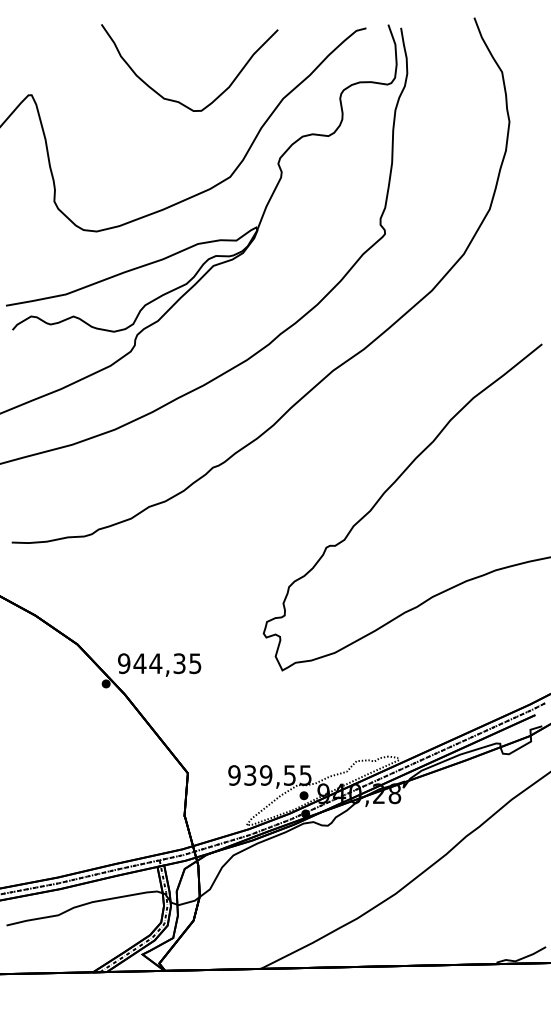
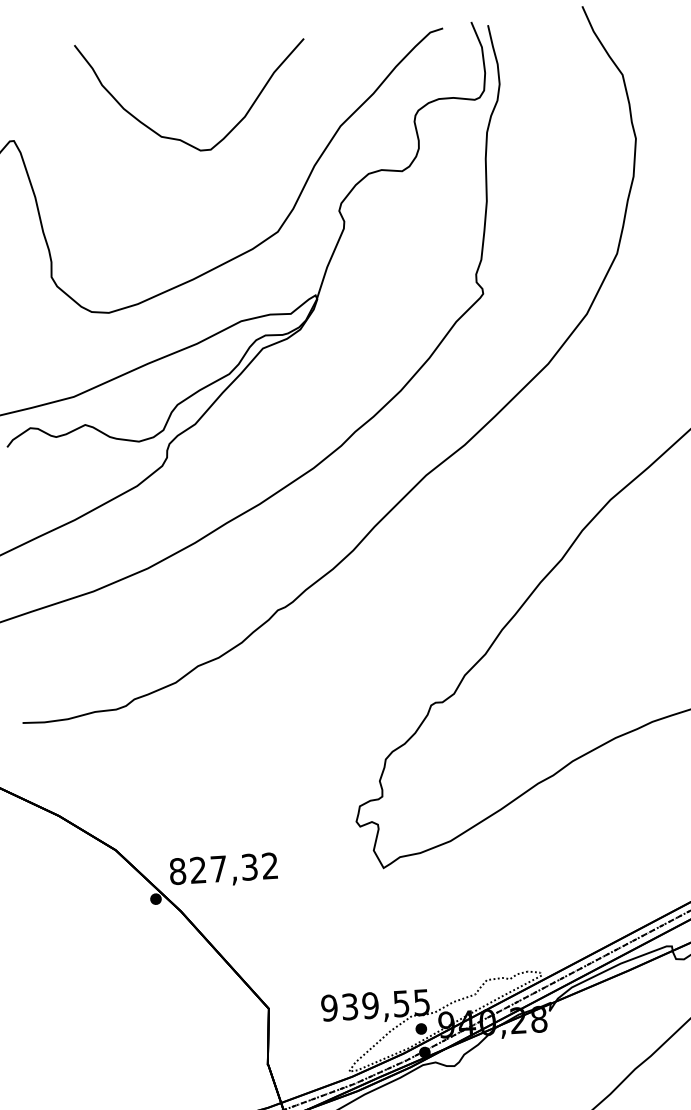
curve: (177, 100) -> (178, 138), moved
text: (159, 663) -> (223, 868), 944,35 -> 827,32

